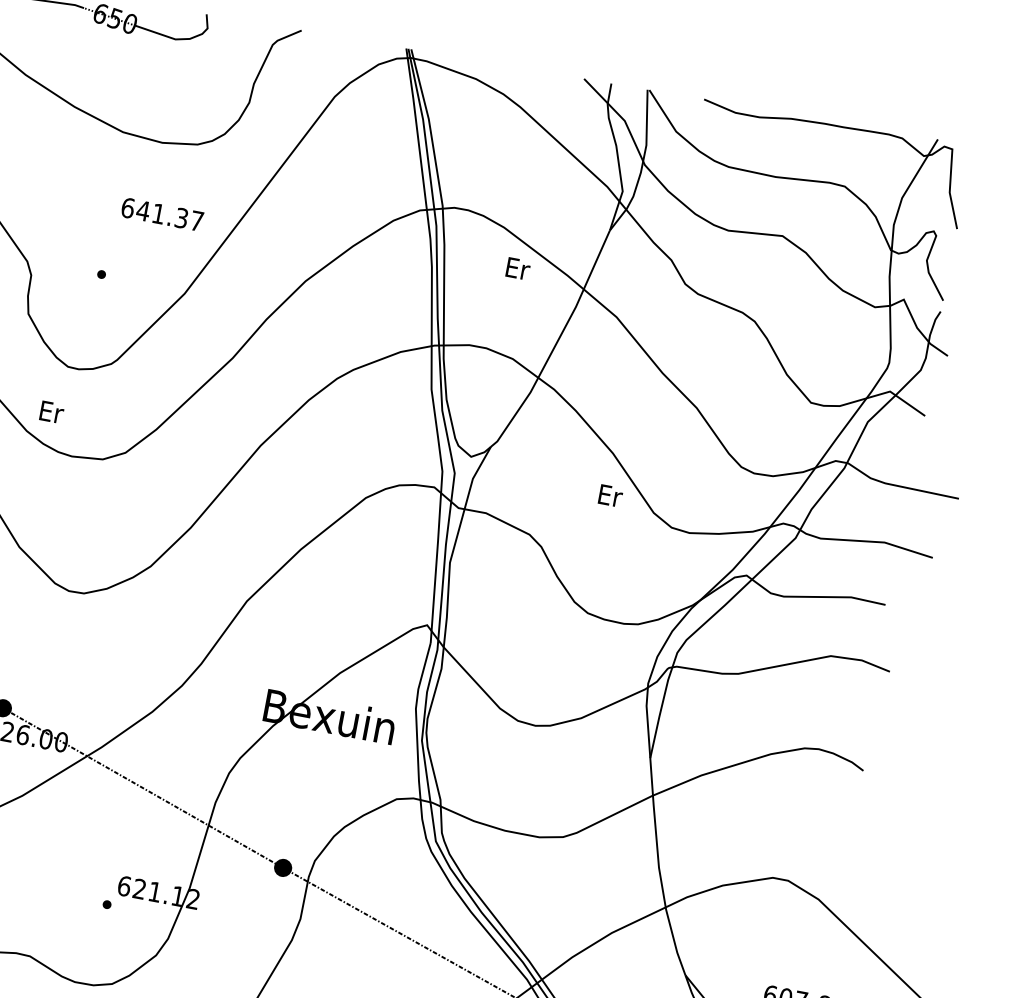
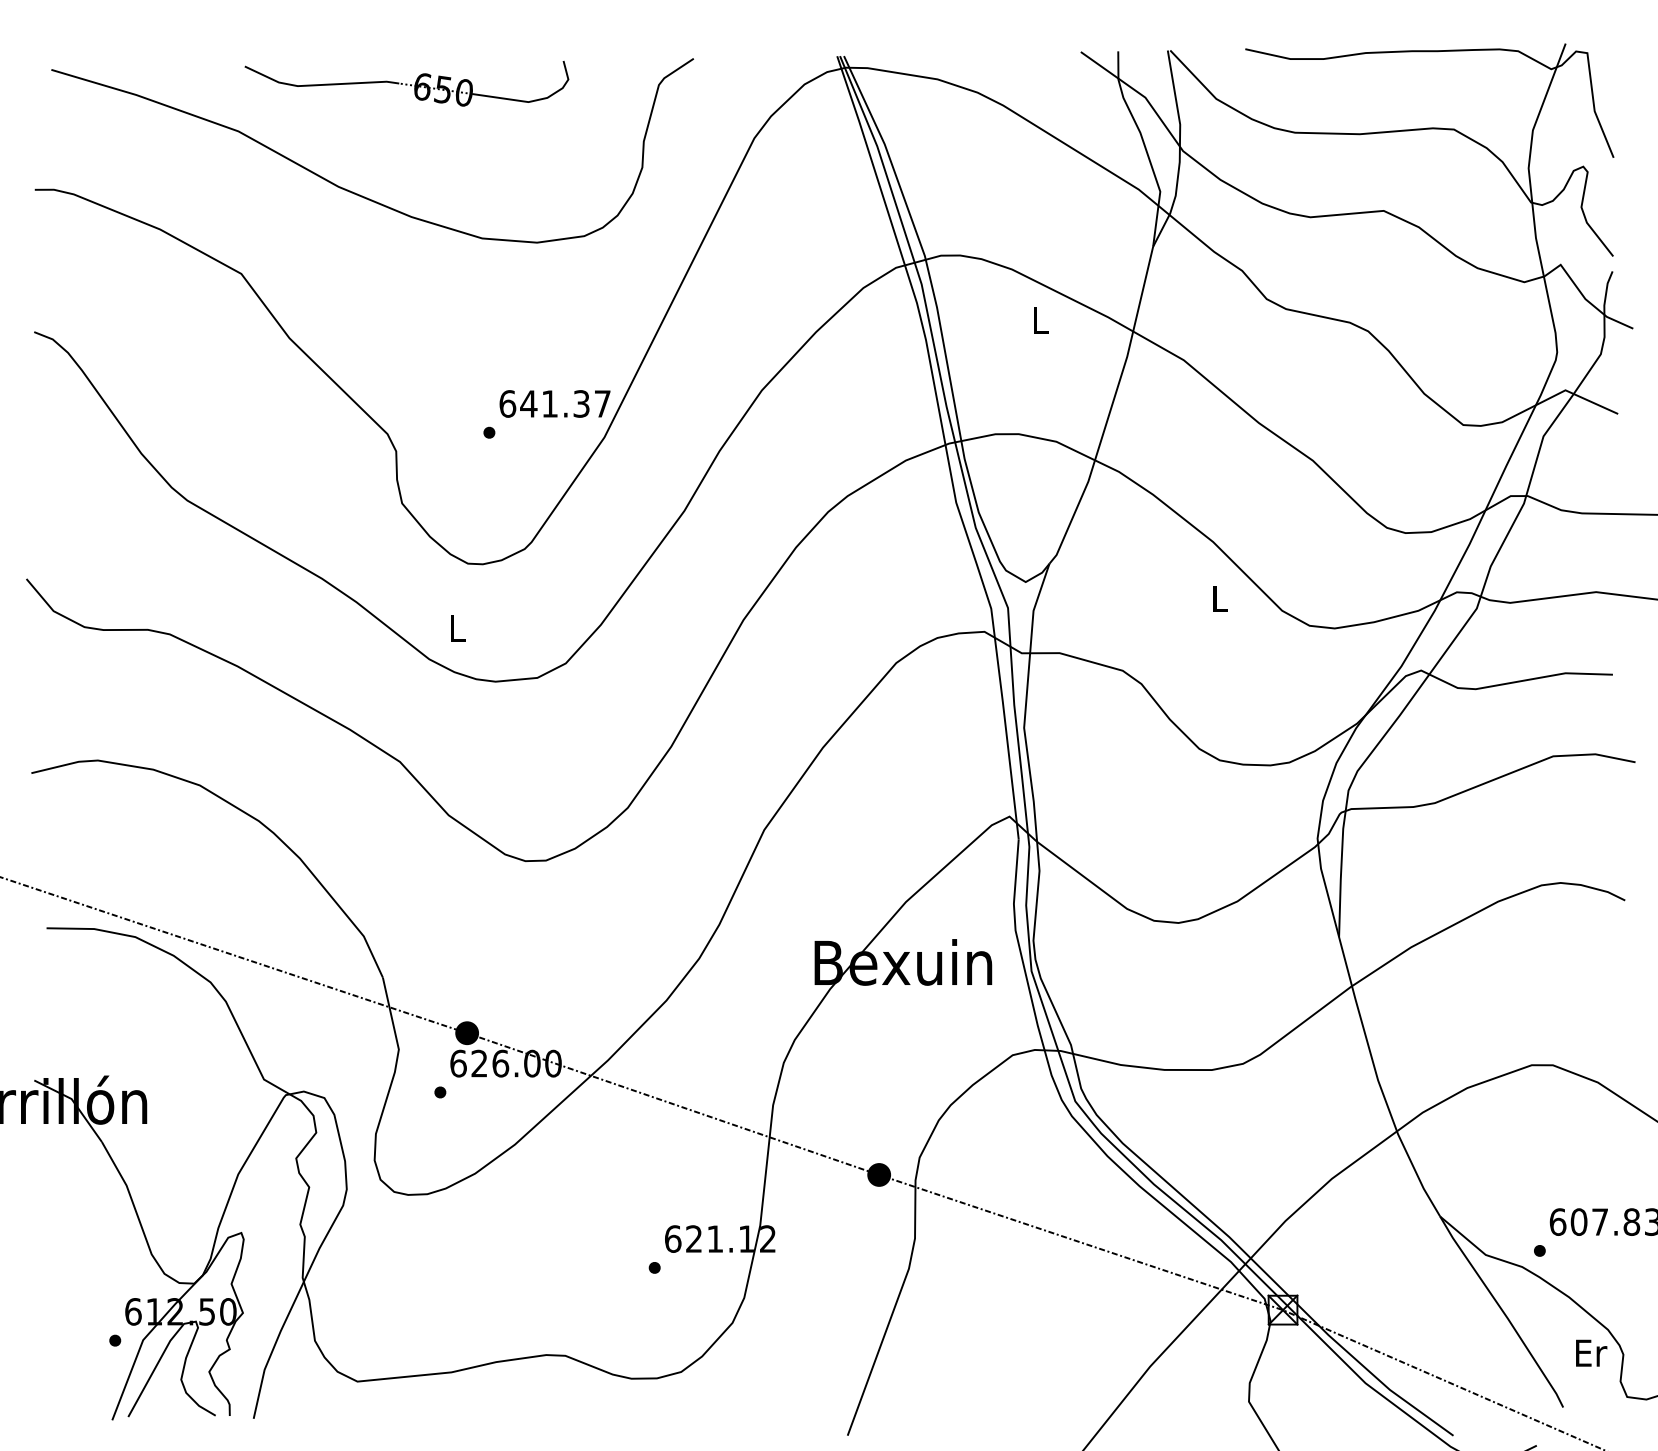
text: (162, 214) -> (554, 403), moved
text: (517, 268) -> (1040, 320), Er -> L
text: (51, 411) -> (457, 627), Er -> L
text: (610, 495) -> (1220, 598), Er -> L

